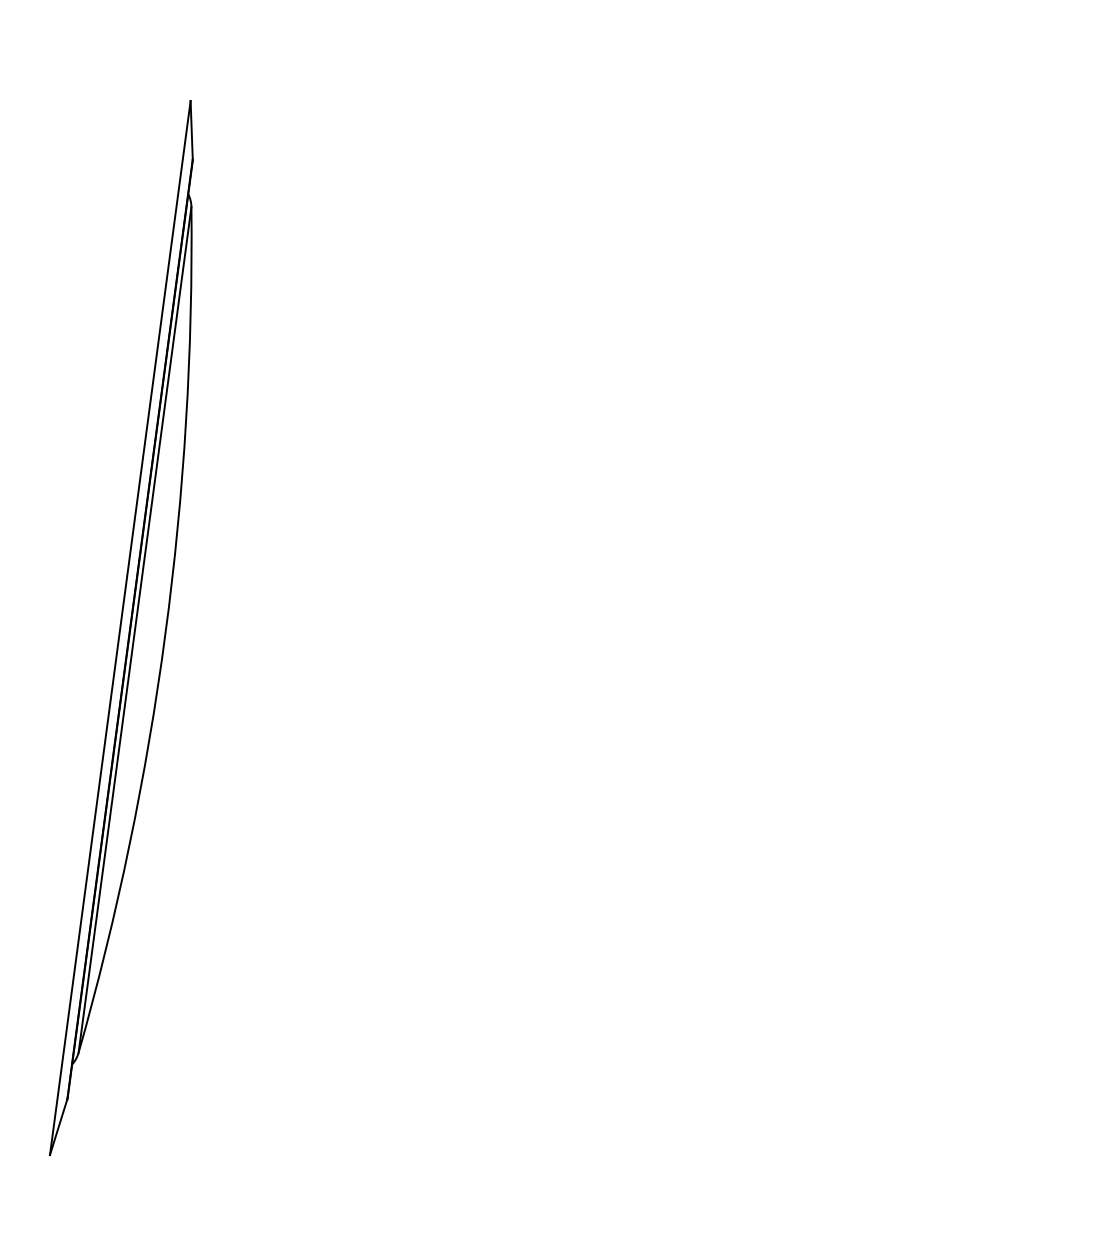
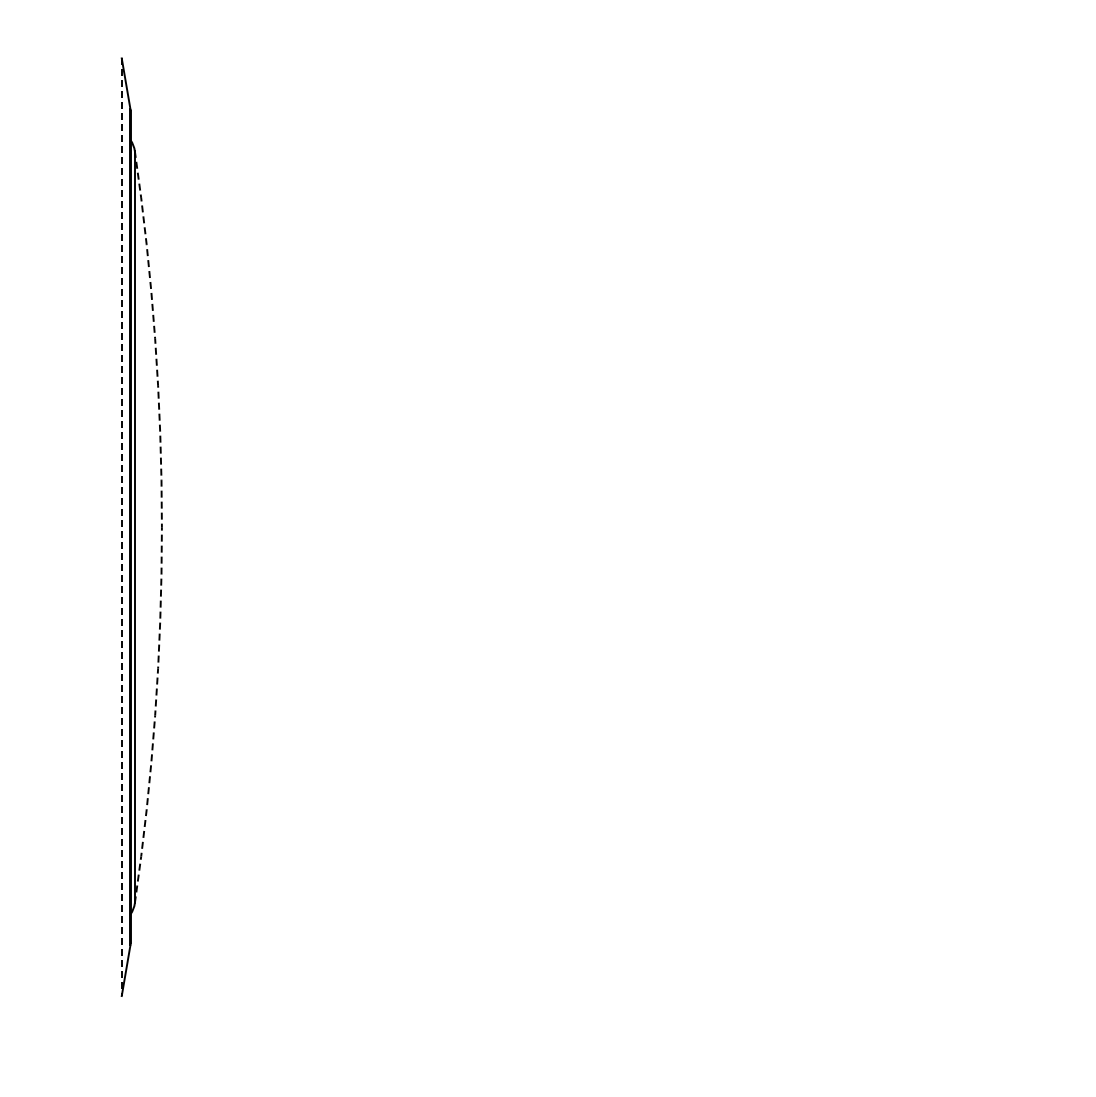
line: (119, 628) -> (121, 527), solid -> dashed
arc: (164, 634) -> (161, 527), solid -> dashed

